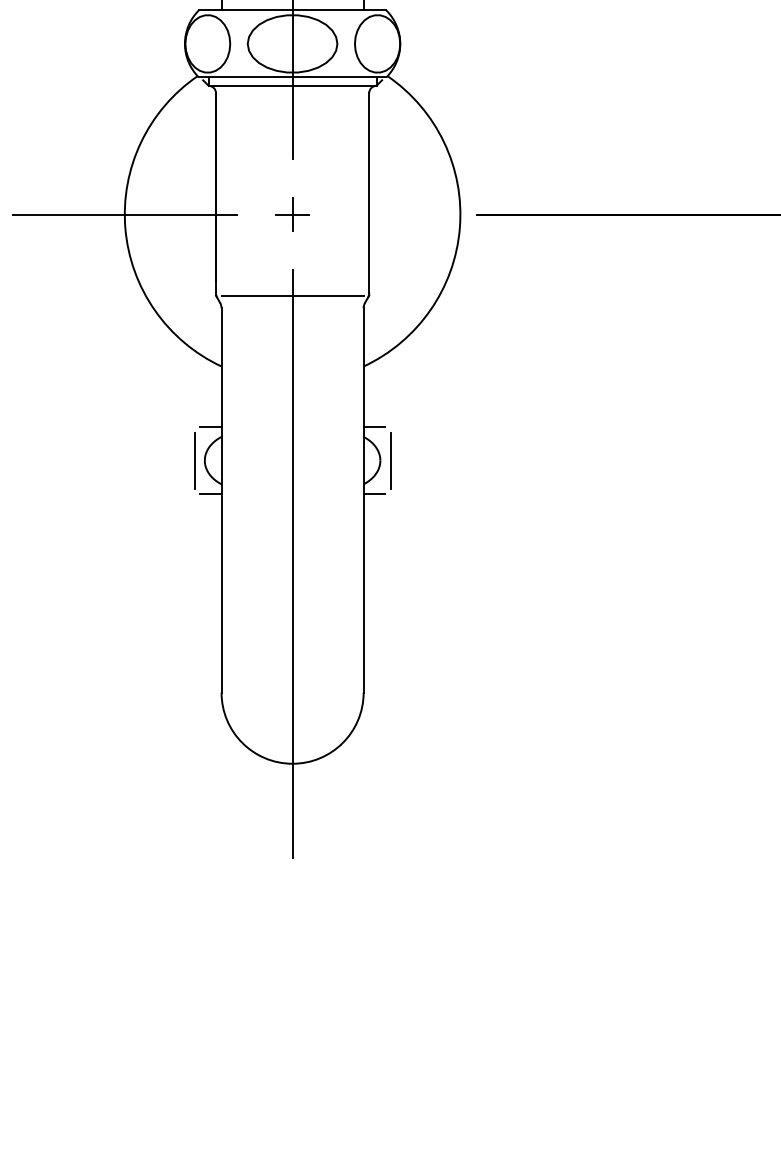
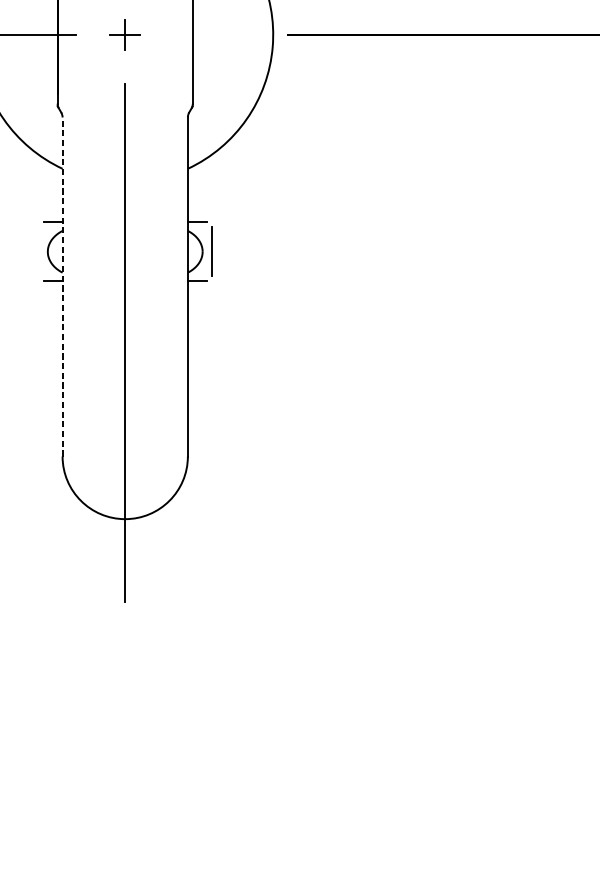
line: (292, 295) -> (125, 106), removed
line: (194, 460) -> (38, 251), removed
line: (221, 500) -> (62, 286), solid -> dashed

